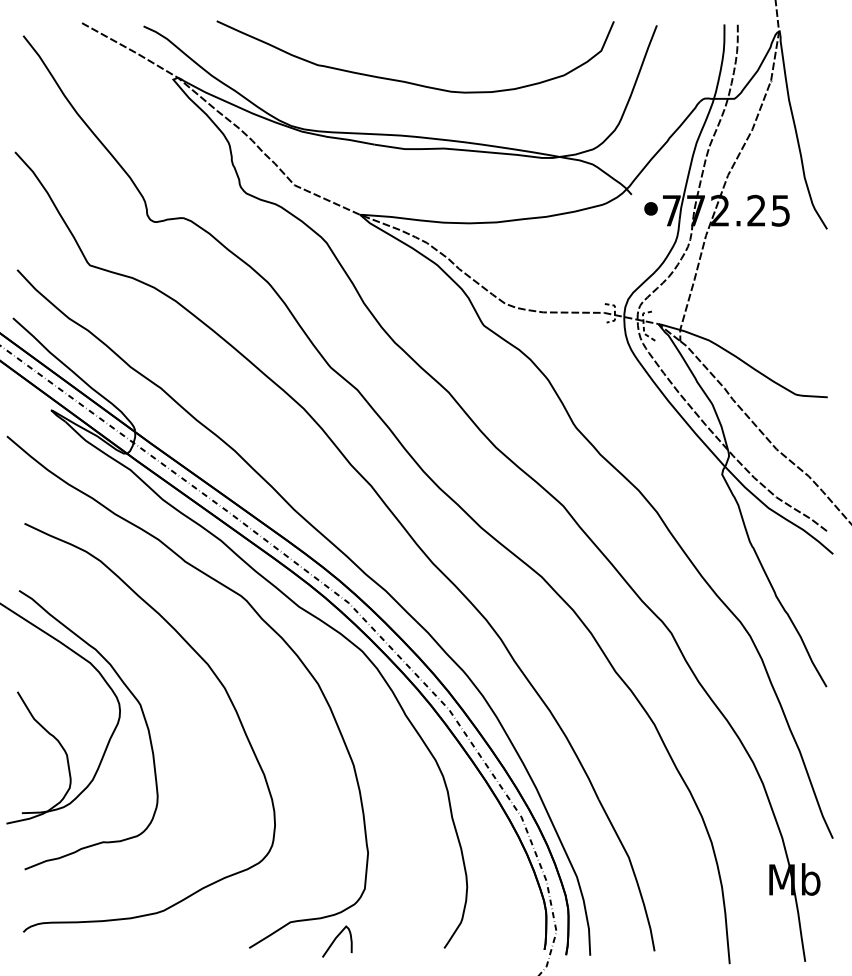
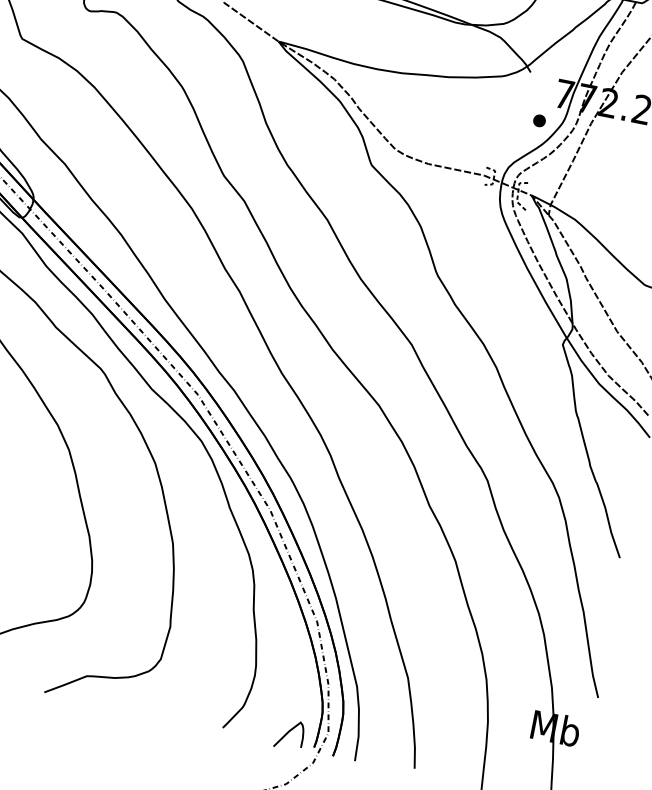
part: (650, 208) -> (539, 120), moved
curve: (336, 939) -> (289, 732), moved

